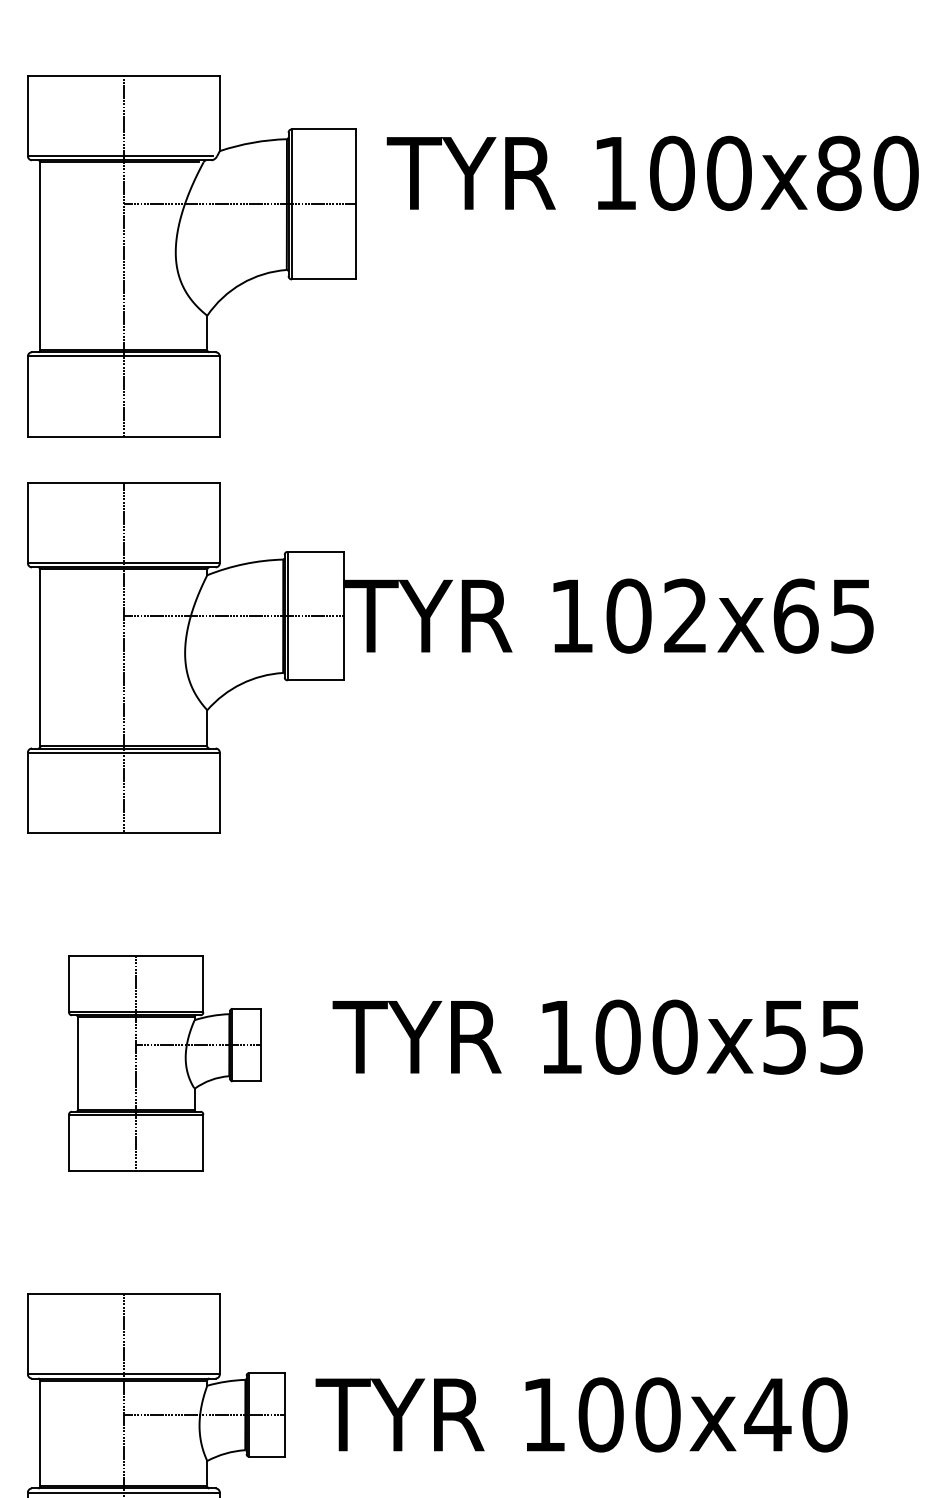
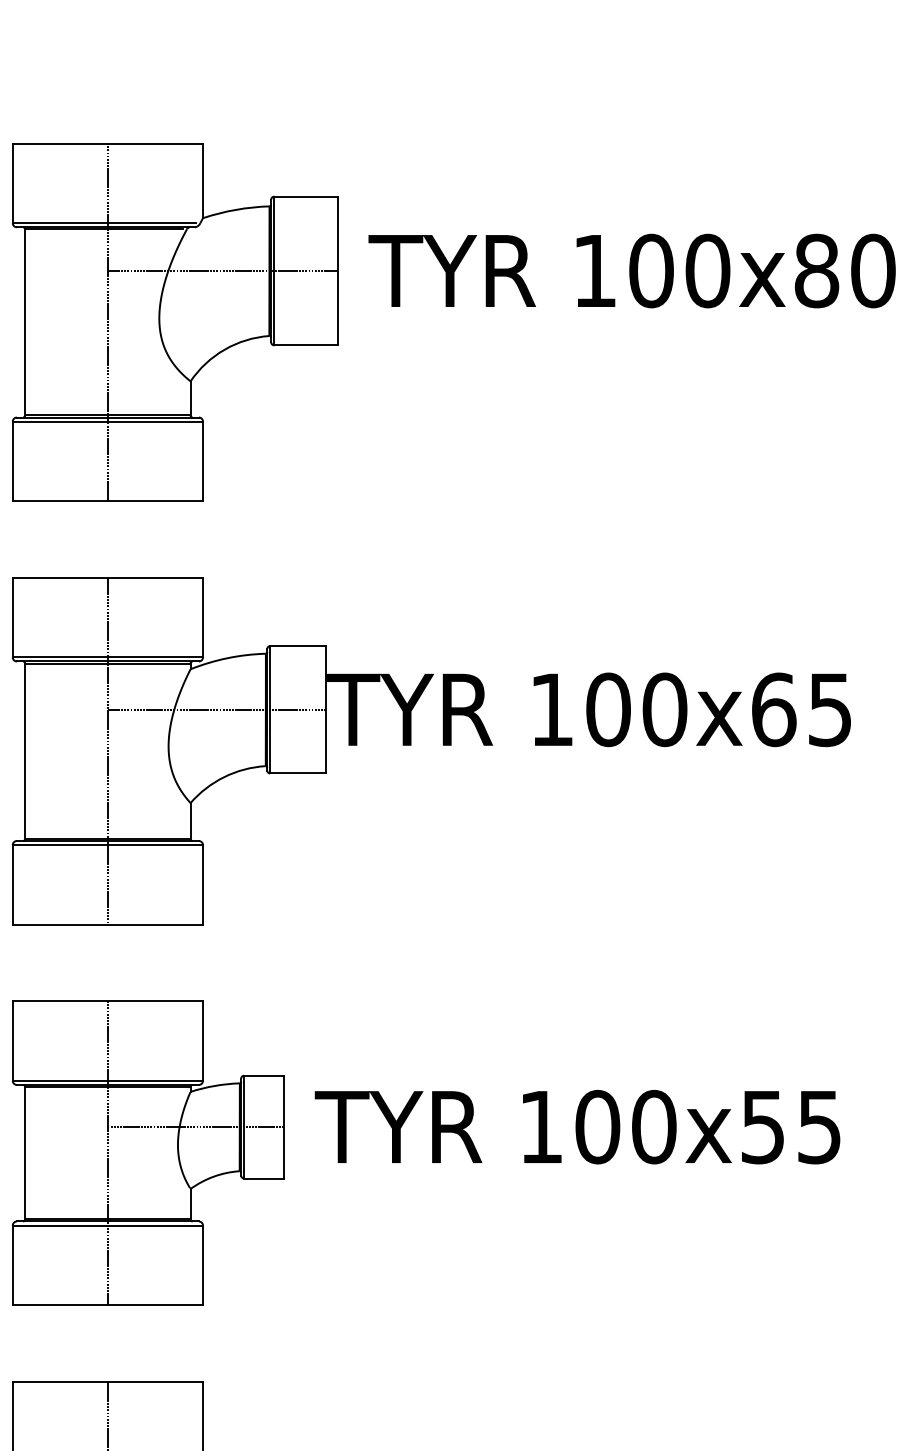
part: (191, 256) -> (174, 322), moved
text: (685, 615) -> (664, 709), 102x65 -> 100x65
part: (164, 1063) -> (148, 1153), size x1.43

